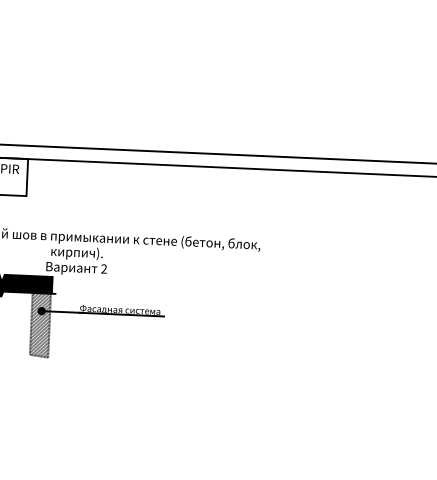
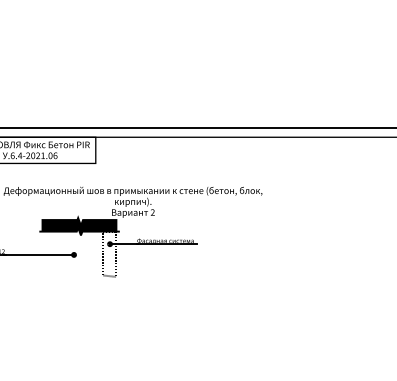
hatch: (40, 324) -> (109, 253), removed

